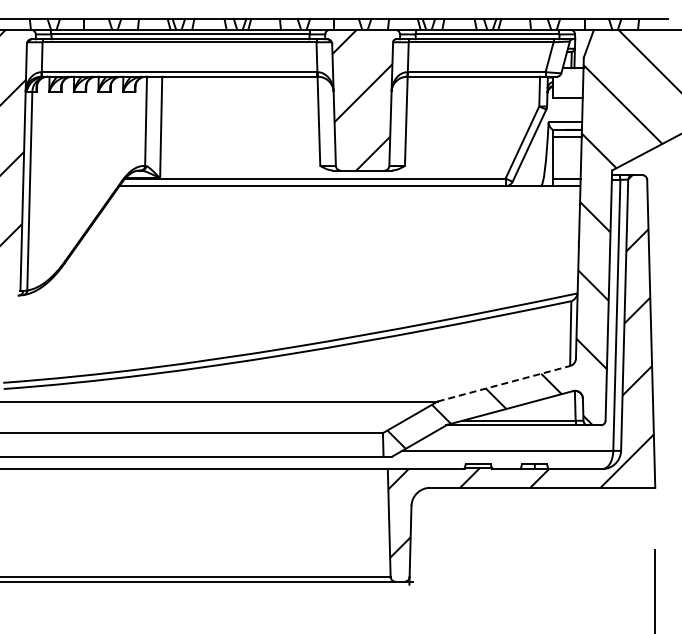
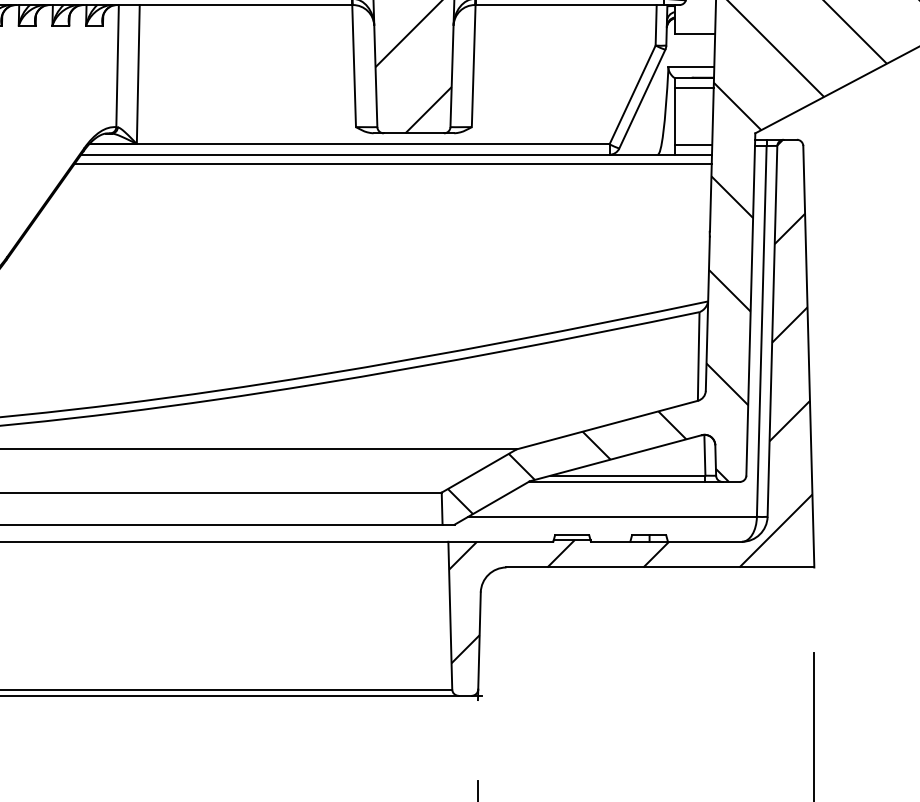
line: (347, 192) -> (393, 163), added
line: (503, 383) -> (606, 424), dashed -> solid

